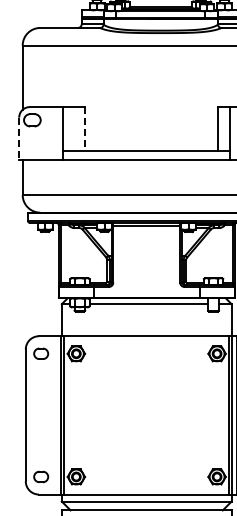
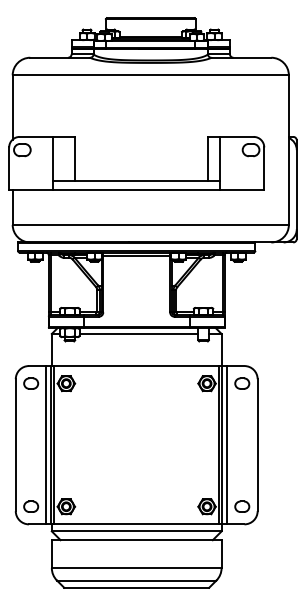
line: (85, 128) -> (75, 158), dashed -> solid
line: (19, 139) -> (9, 169), dashed -> solid
line: (56, 415) -> (46, 445), added

